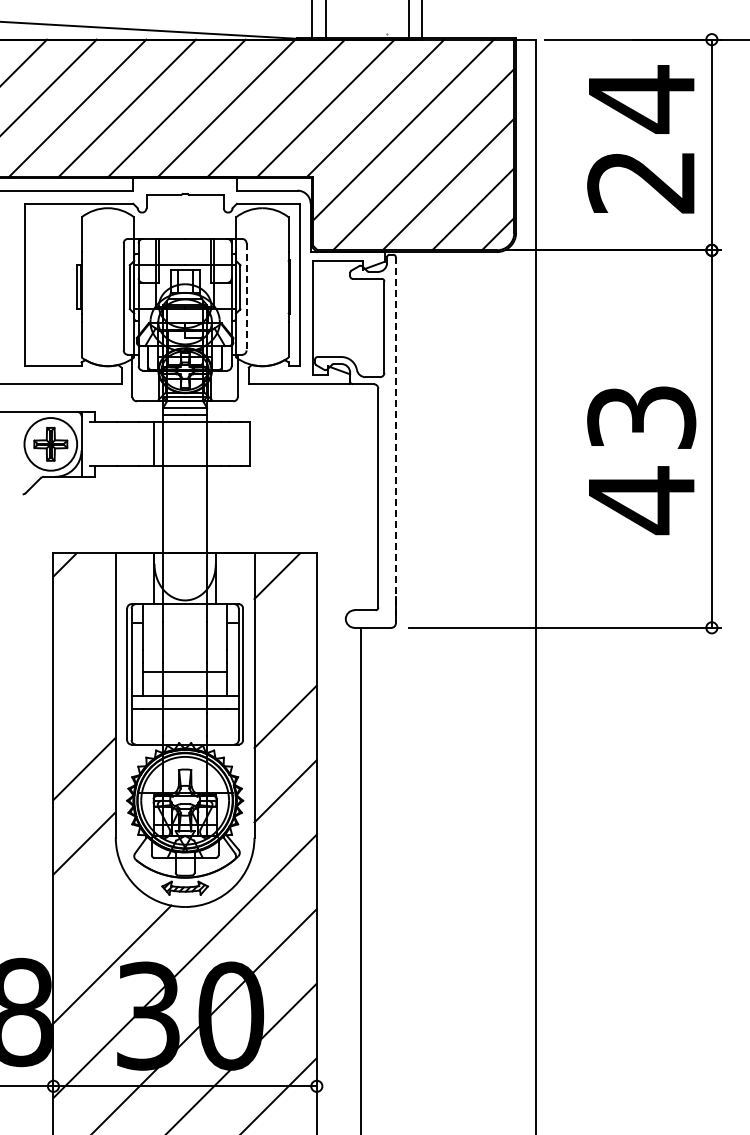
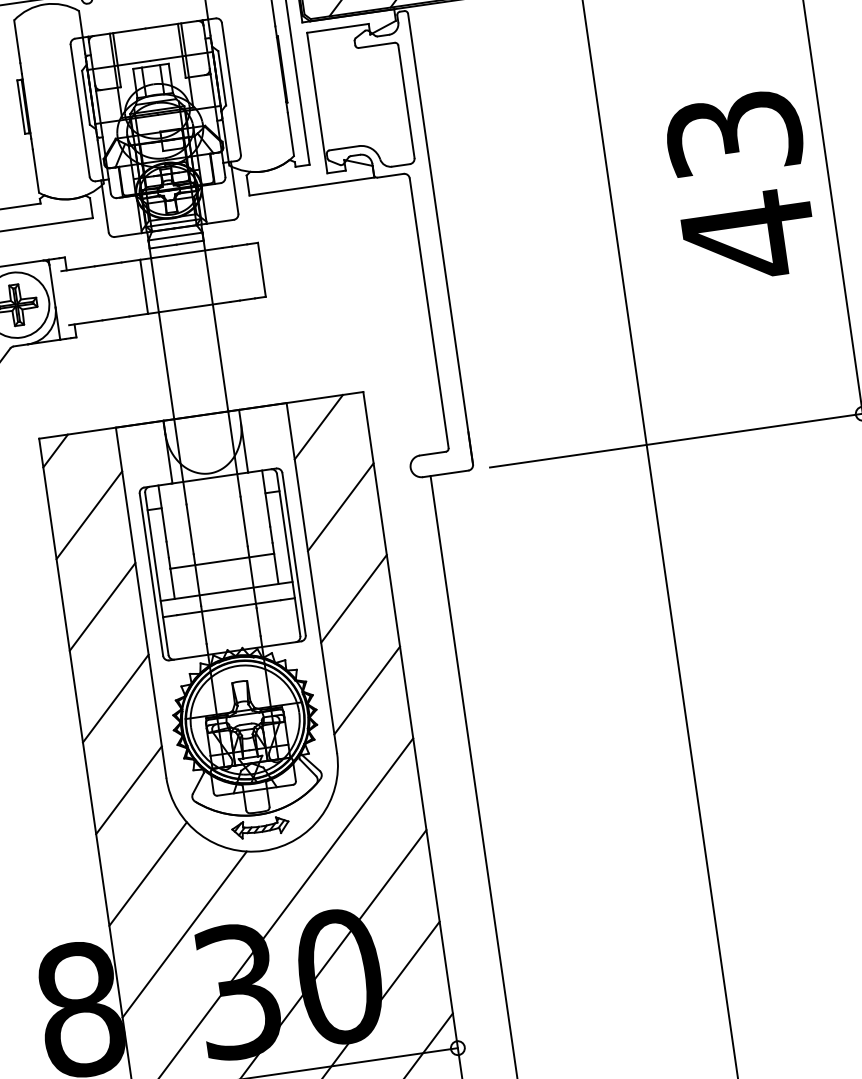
line: (246, 296) -> (231, 88), dashed -> solid
line: (395, 440) -> (440, 239), dashed -> solid
text: (641, 460) -> (741, 187), moved
line: (84, 619) -> (89, 514), added
line: (285, 642) -> (340, 507), added
line: (84, 694) -> (102, 607), added
line: (90, 912) -> (148, 874), added

